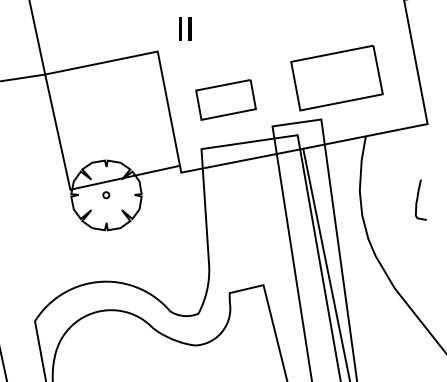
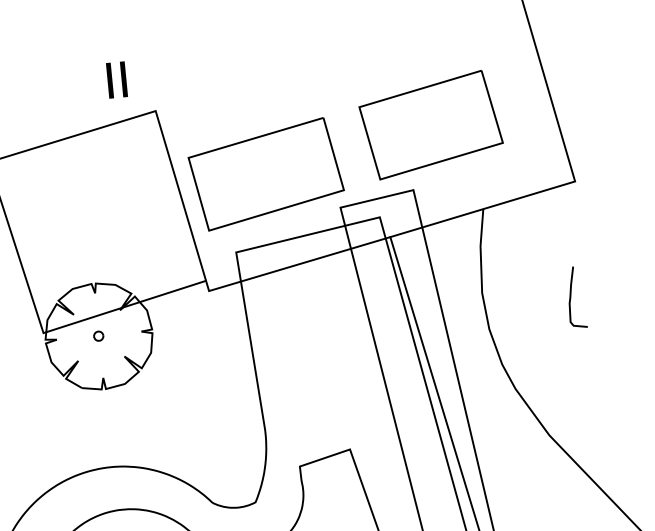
text: (185, 28) -> (117, 79), moved
part: (225, 99) -> (265, 173), size x1.67

